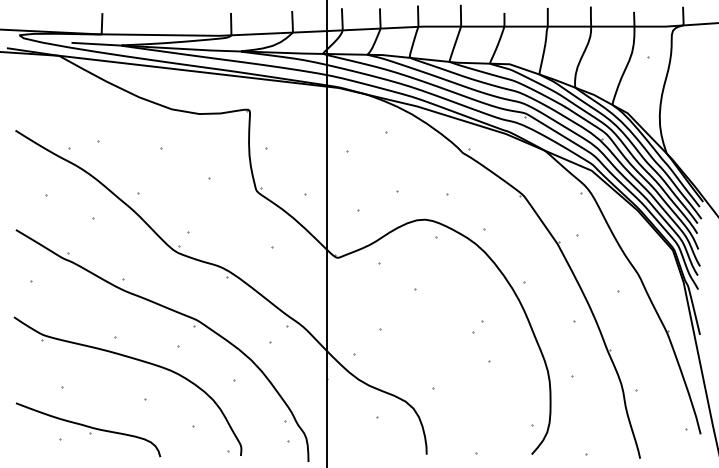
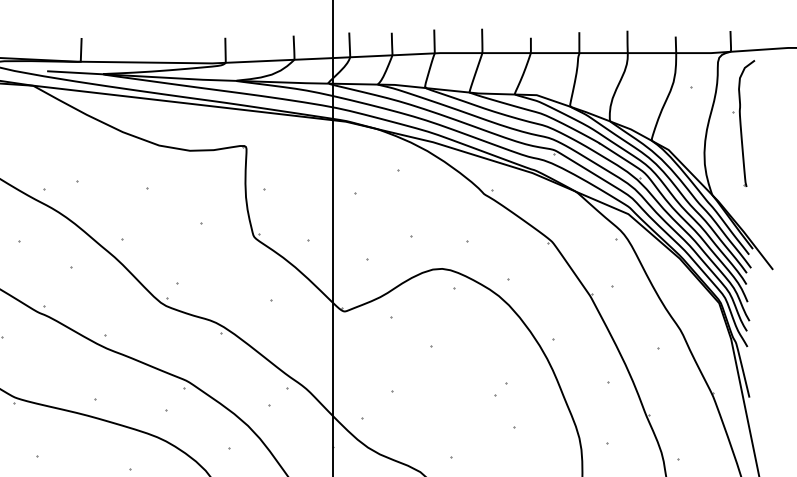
part: (694, 89) -> (743, 123), added

